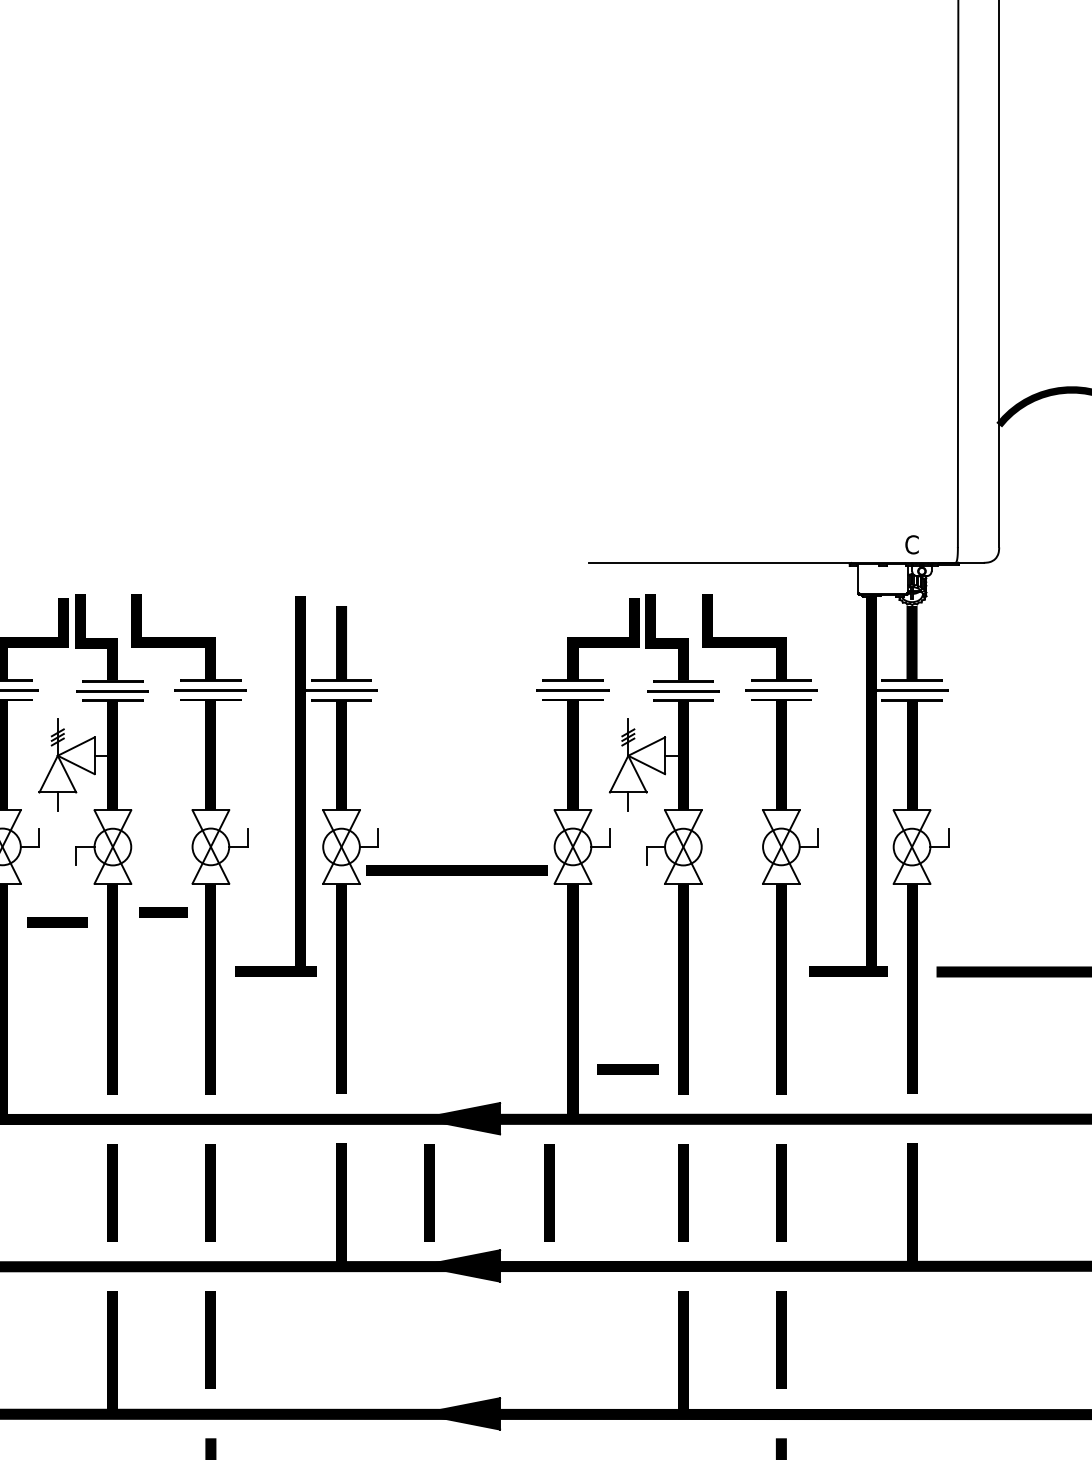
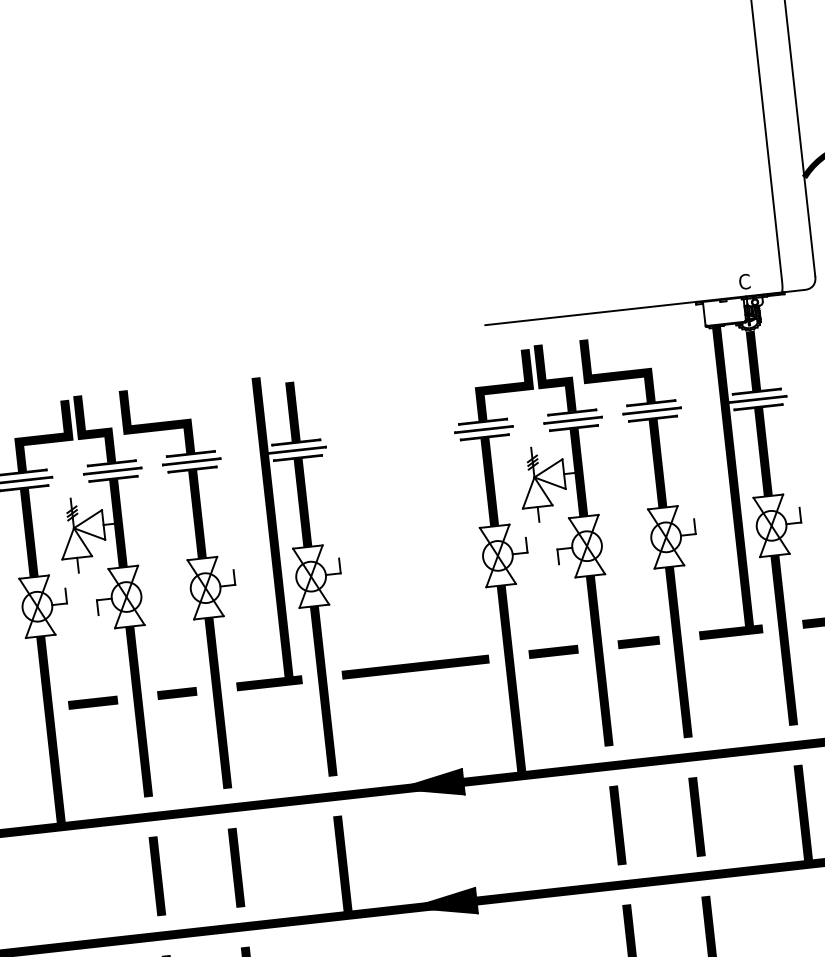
line: (456, 870) -> (415, 666), moved
line: (163, 912) -> (176, 693), moved
line: (57, 922) -> (92, 702), moved
line: (733, 971) -> (638, 642), added
line: (627, 1069) -> (553, 651), moved
line: (429, 1192) -> (412, 847), removed
line: (549, 1192) -> (509, 836), removed

